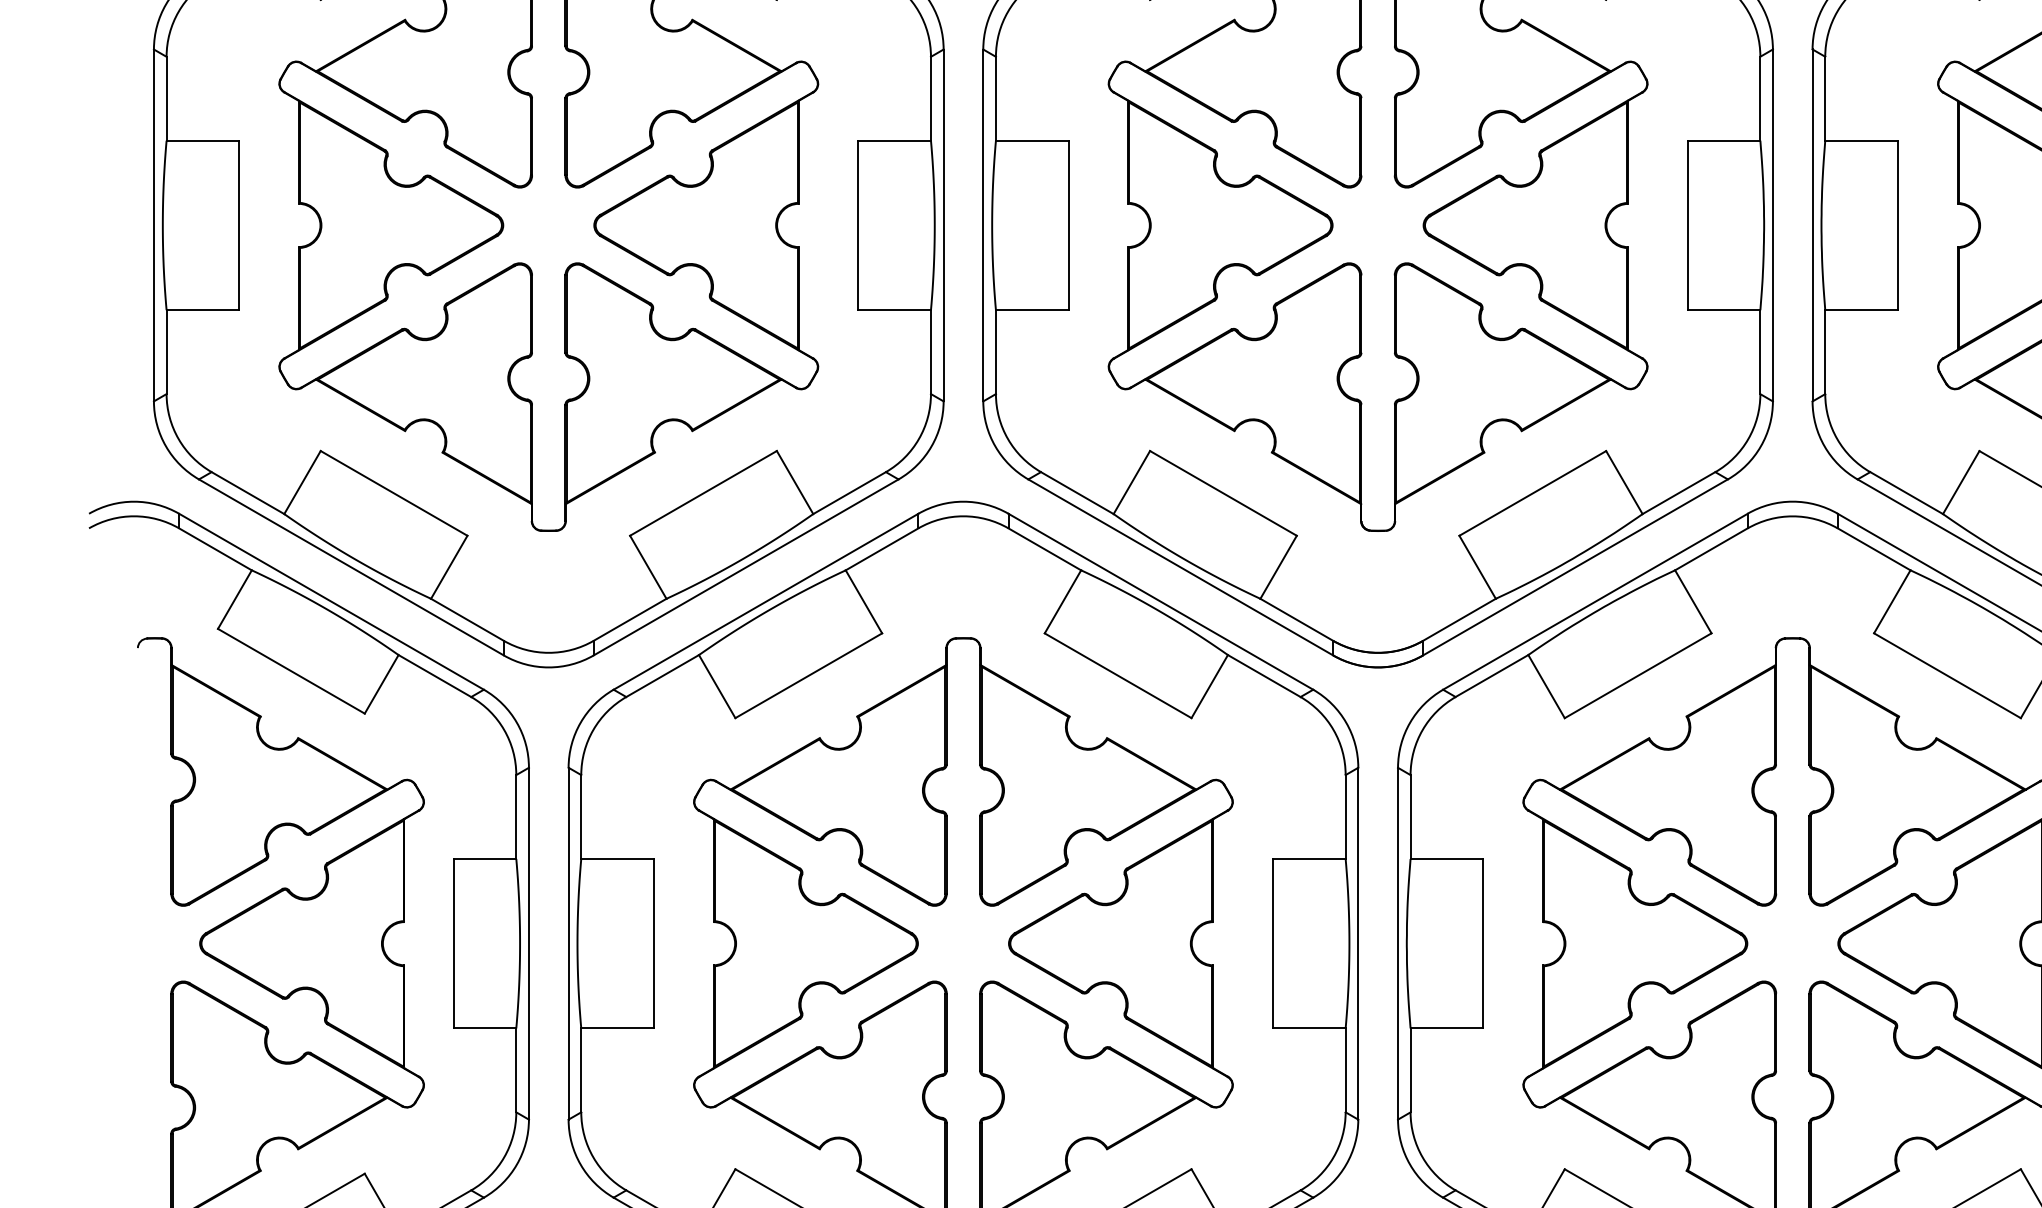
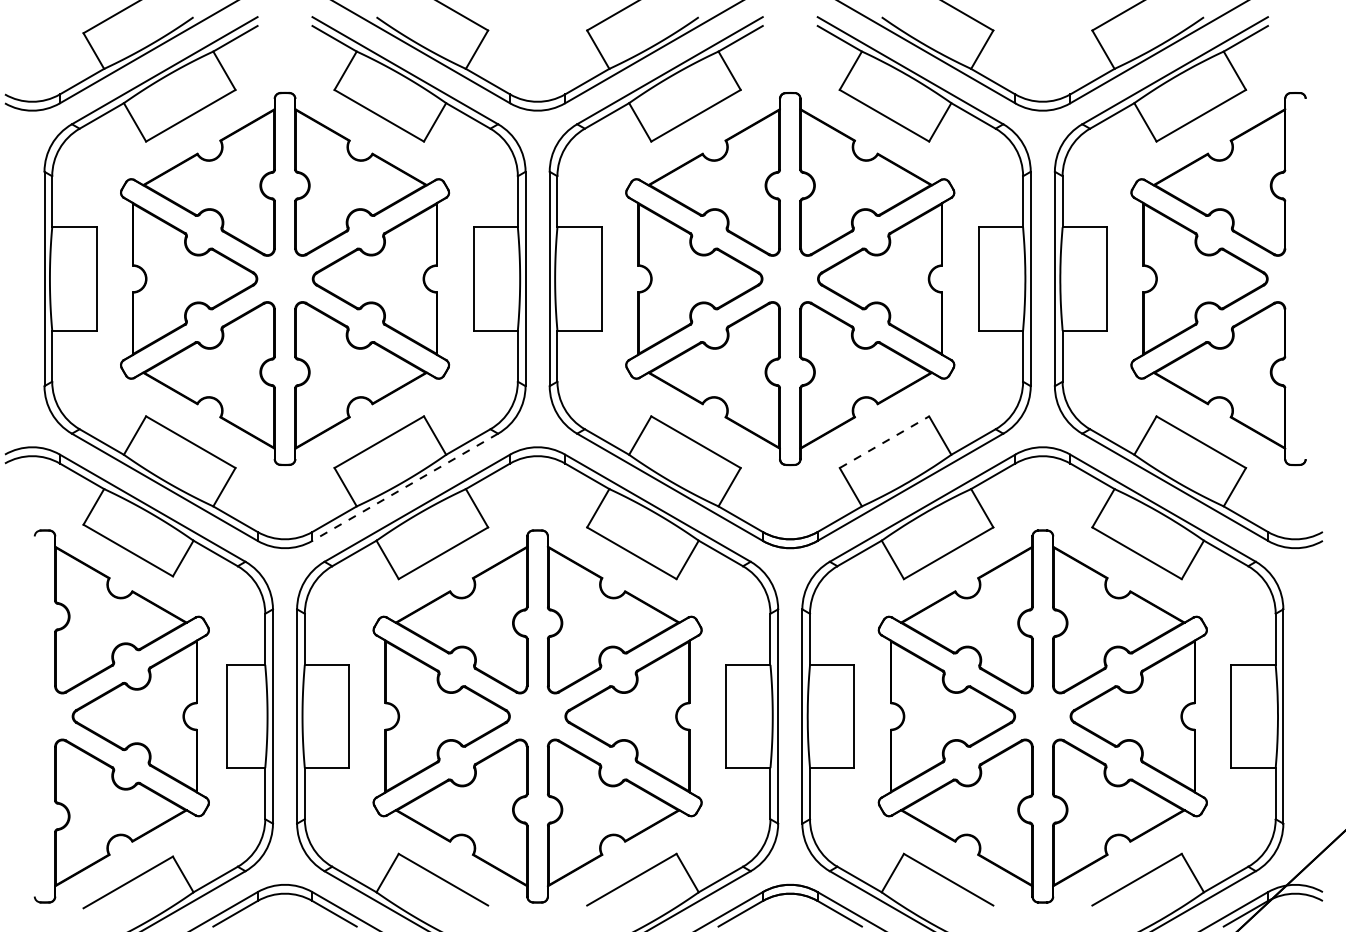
line: (1532, 493) -> (884, 442), solid -> dashed
line: (744, 567) -> (404, 487), solid -> dashed

